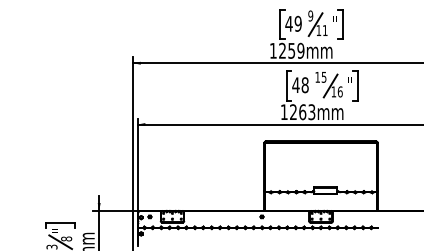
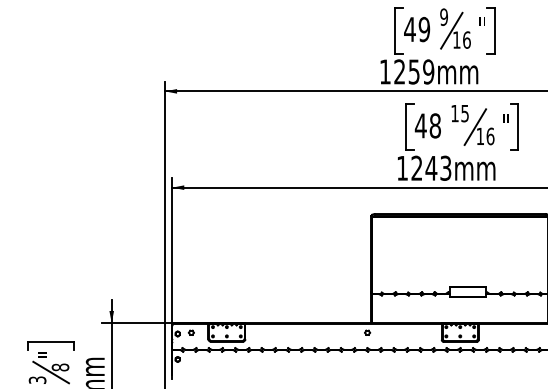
text: (324, 30) -> (465, 39), 11 -> 16
text: (302, 112) -> (431, 168), 1263mm -> 1243mm

